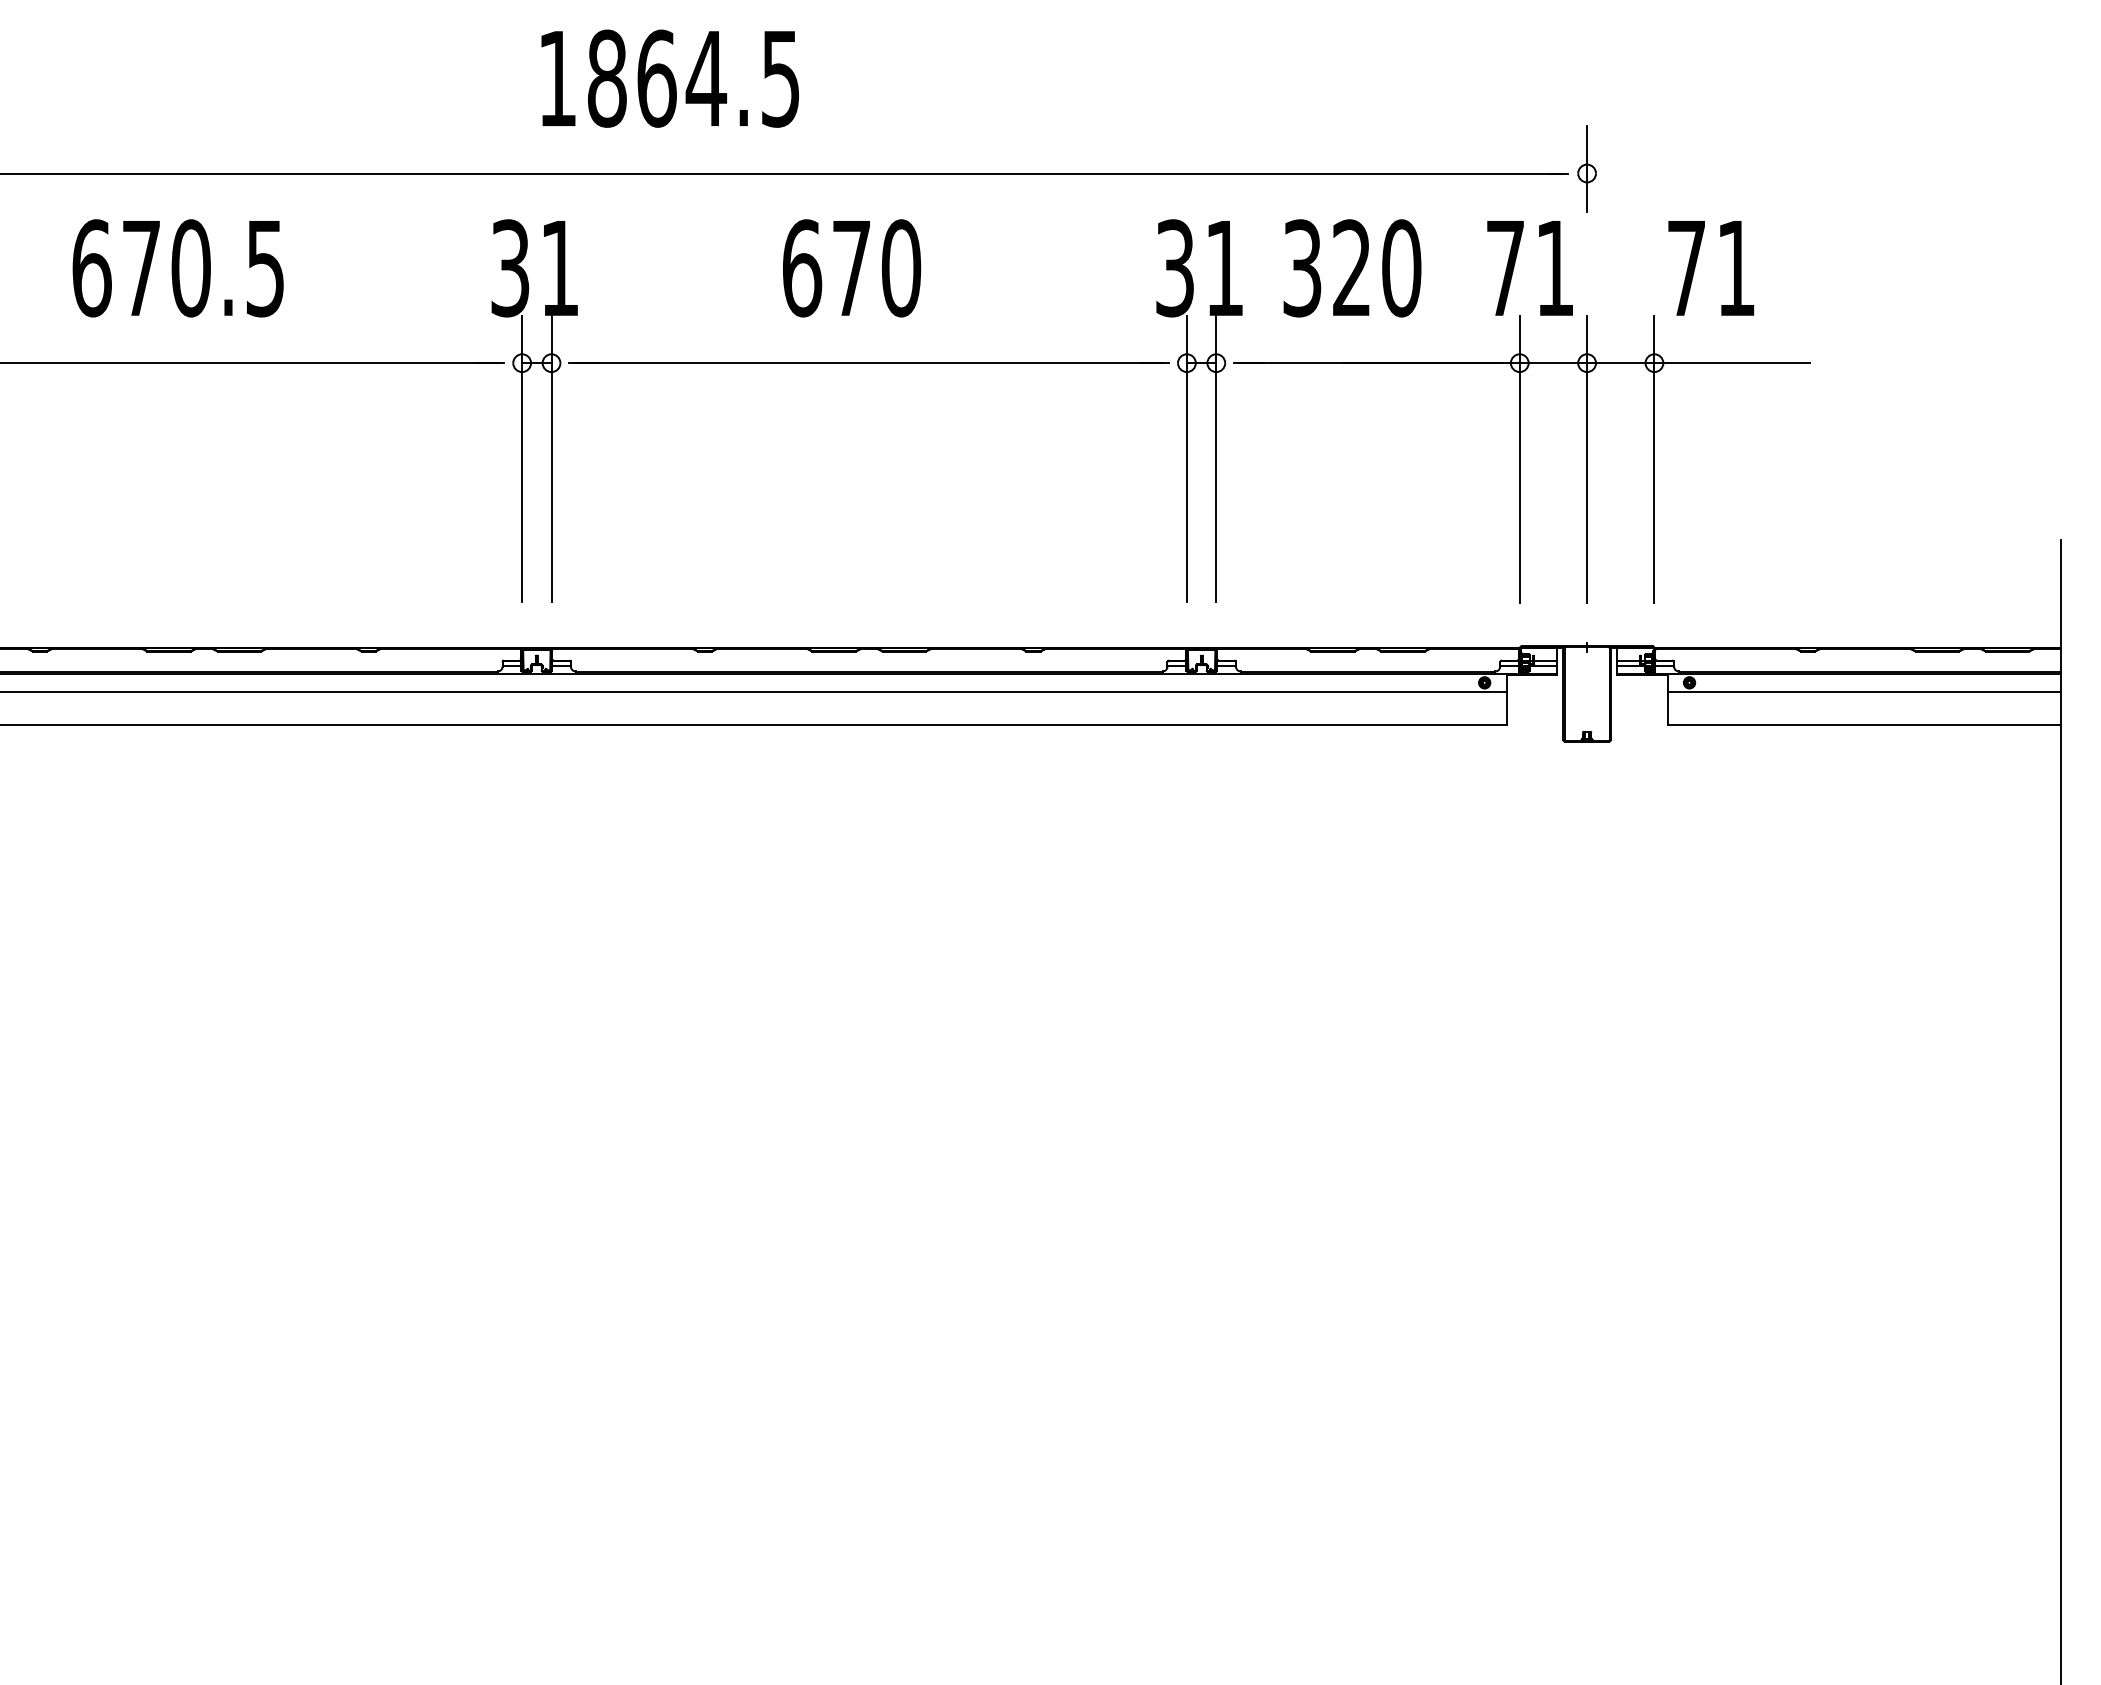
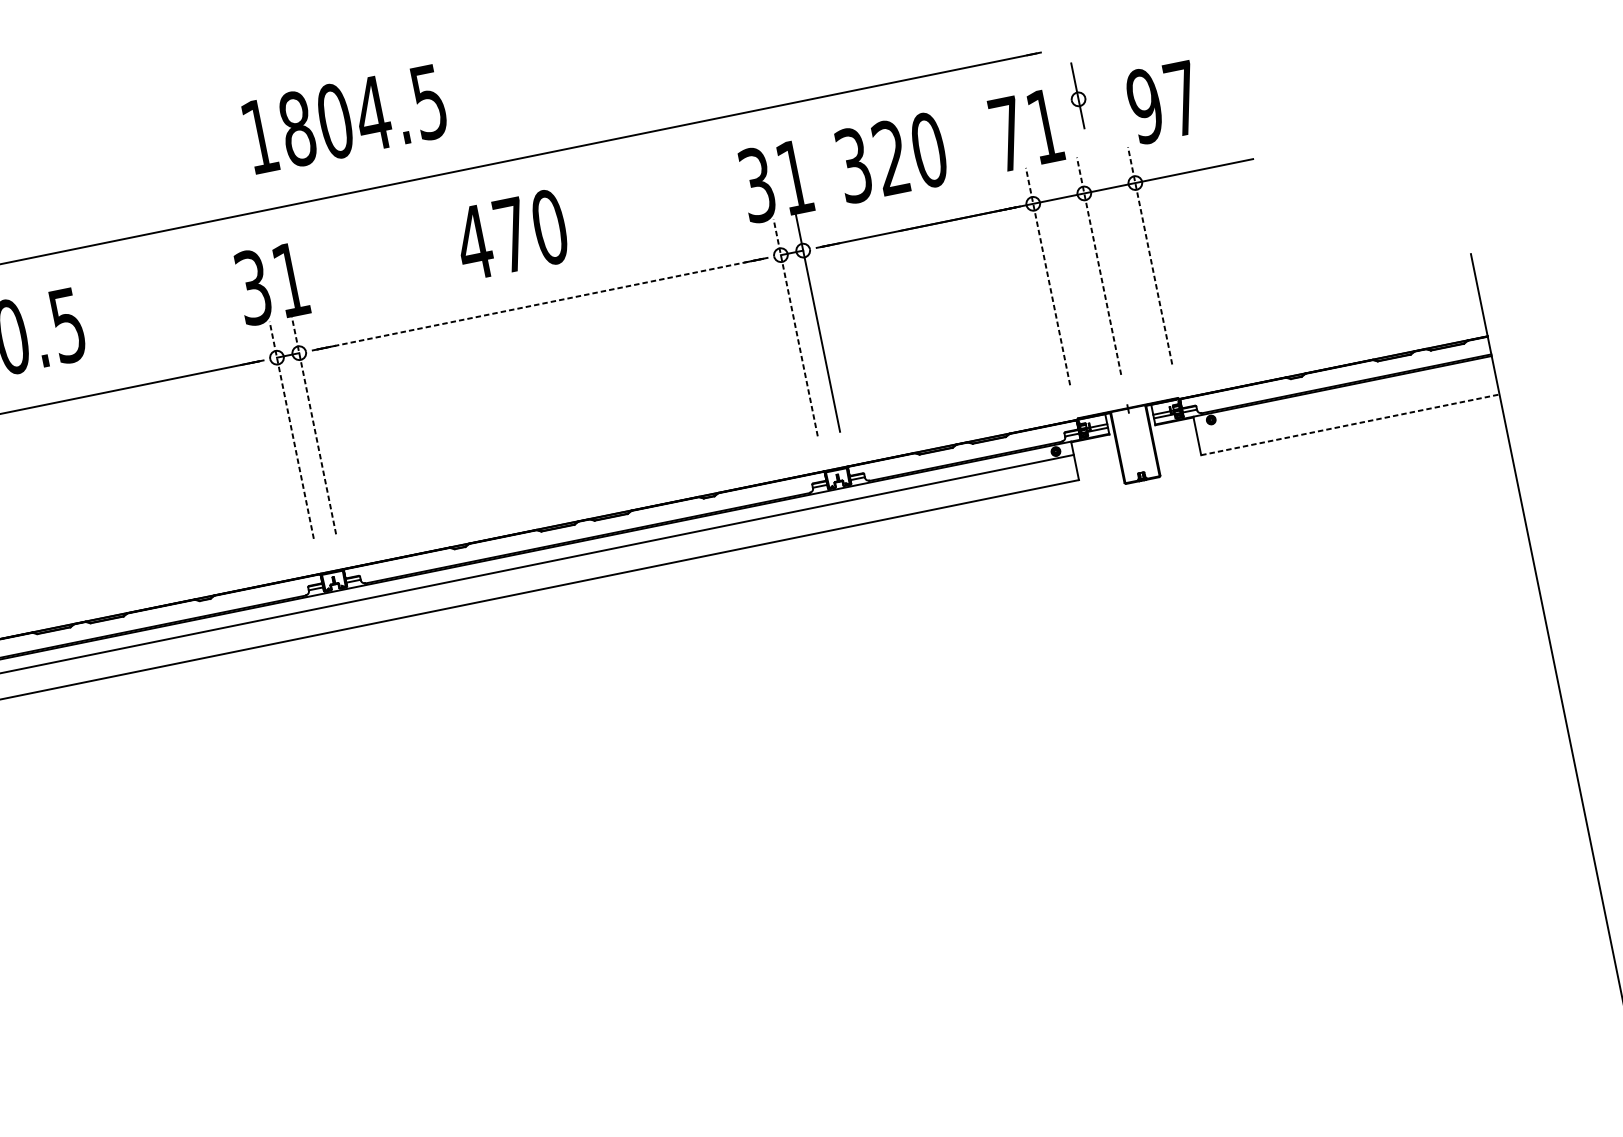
text: (656, 78) -> (334, 121), 1864.5 -> 1804.5
part: (1586, 168) -> (1077, 95), moved
text: (801, 268) -> (474, 242), 670 -> 470
text: (1710, 268) -> (1163, 102), 71 -> 97
line: (869, 363) -> (540, 304), solid -> dashed
line: (522, 458) -> (291, 429), solid -> dashed
line: (551, 458) -> (313, 425), solid -> dashed
line: (1186, 458) -> (795, 327), solid -> dashed
line: (1519, 458) -> (1047, 276), solid -> dashed
line: (1587, 458) -> (1099, 265), solid -> dashed
line: (1654, 458) -> (1150, 255), solid -> dashed
line: (1864, 691) -> (1345, 399), removed
line: (1864, 724) -> (1350, 424), solid -> dashed

